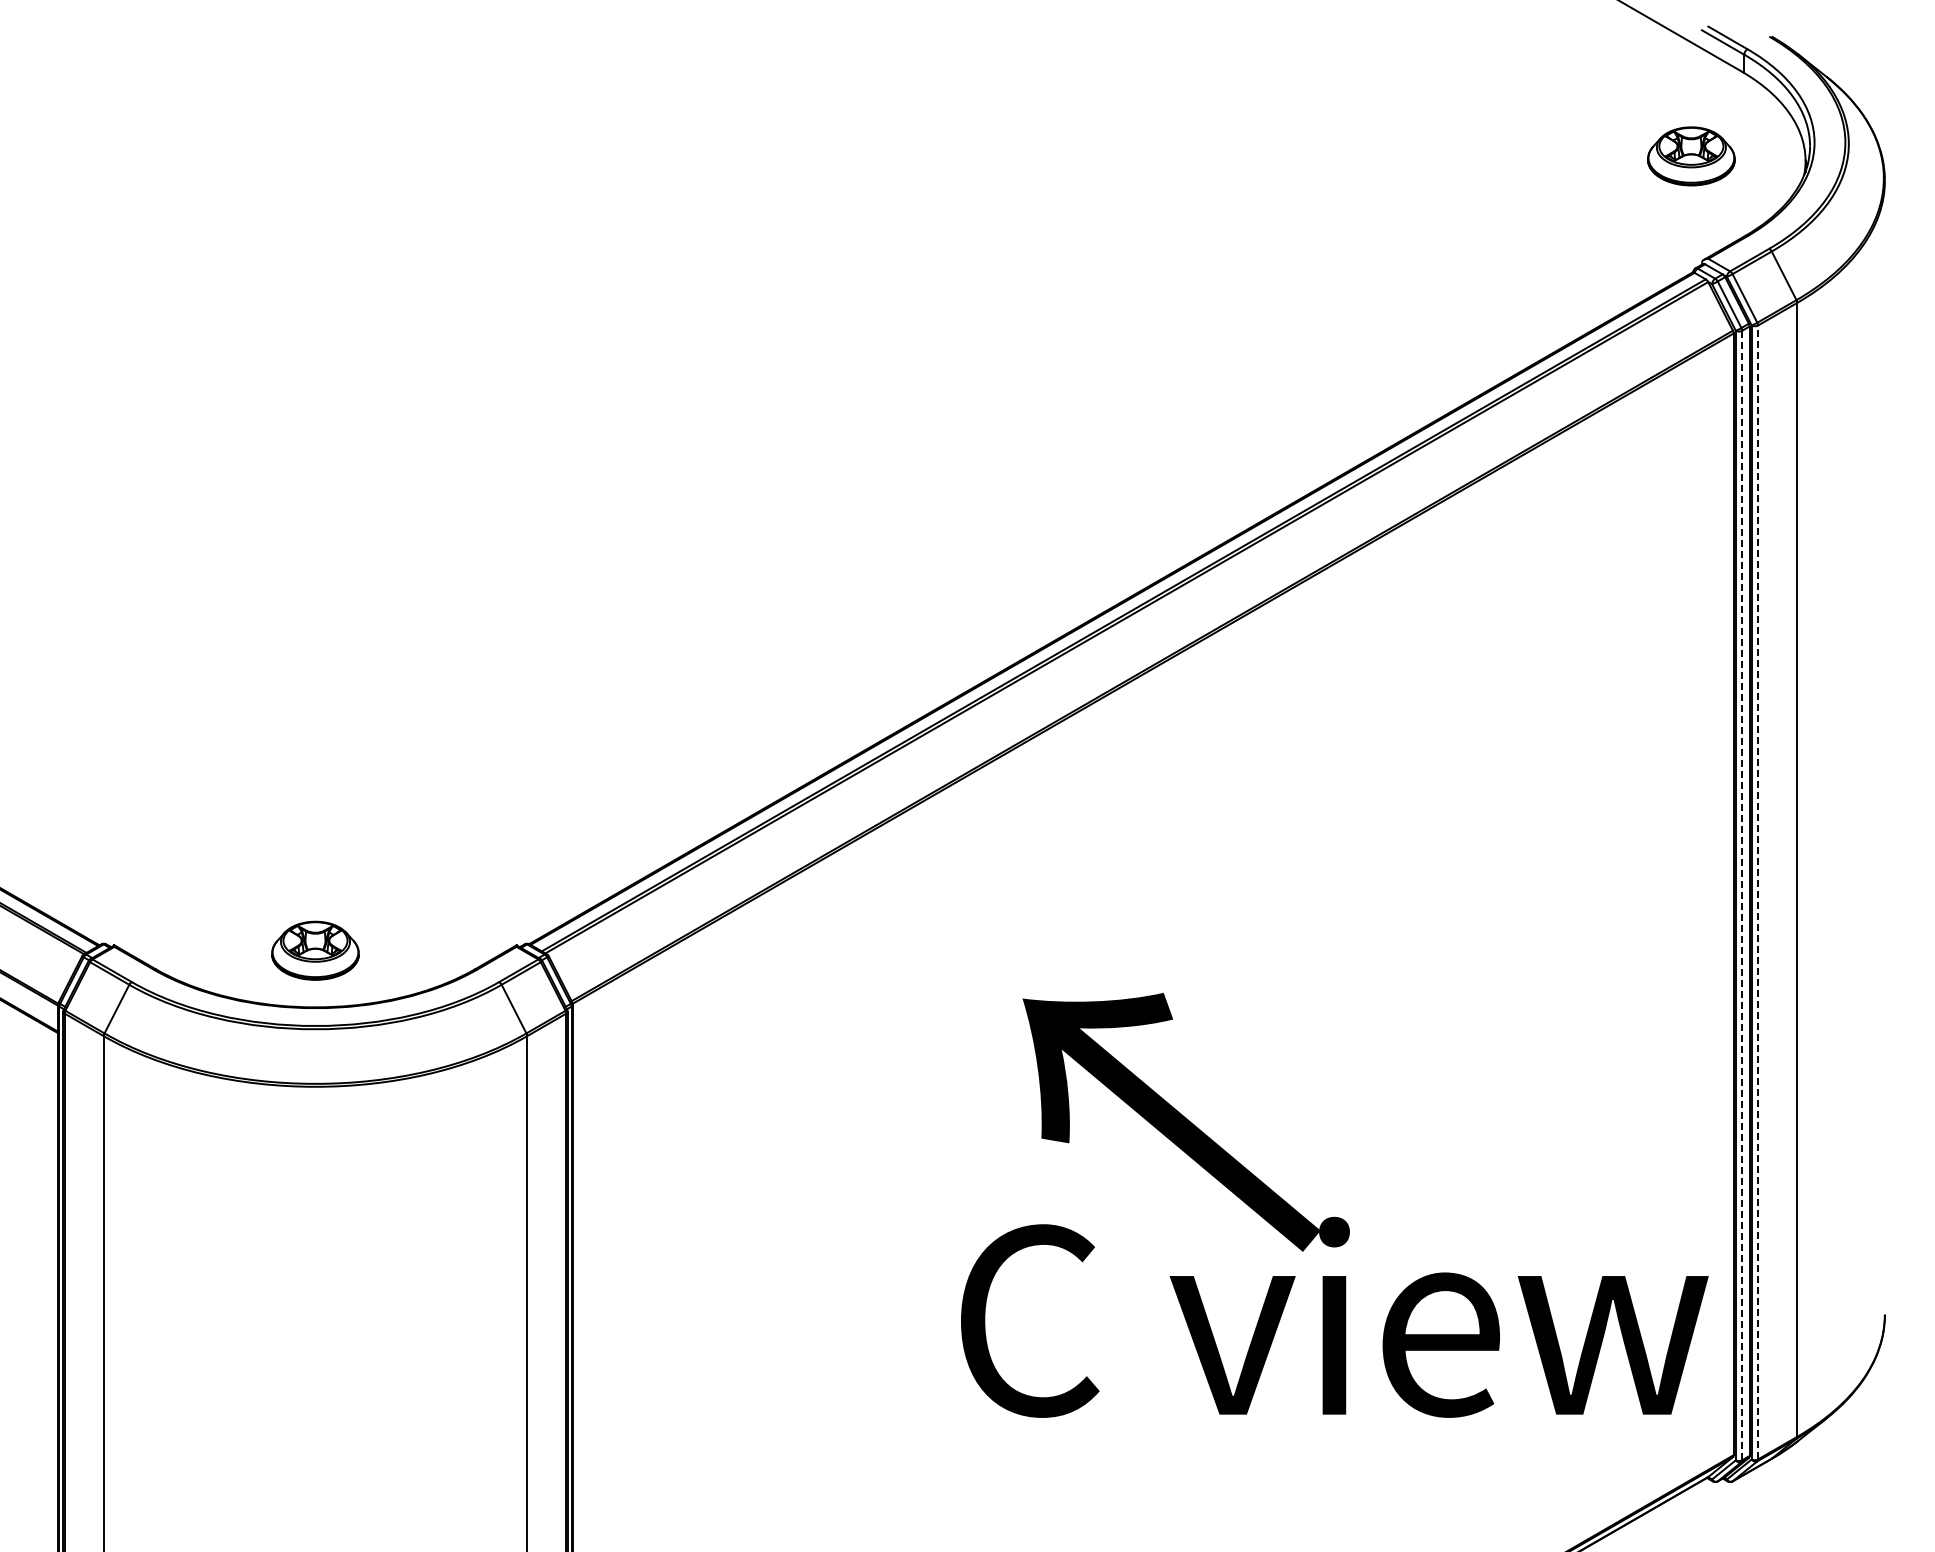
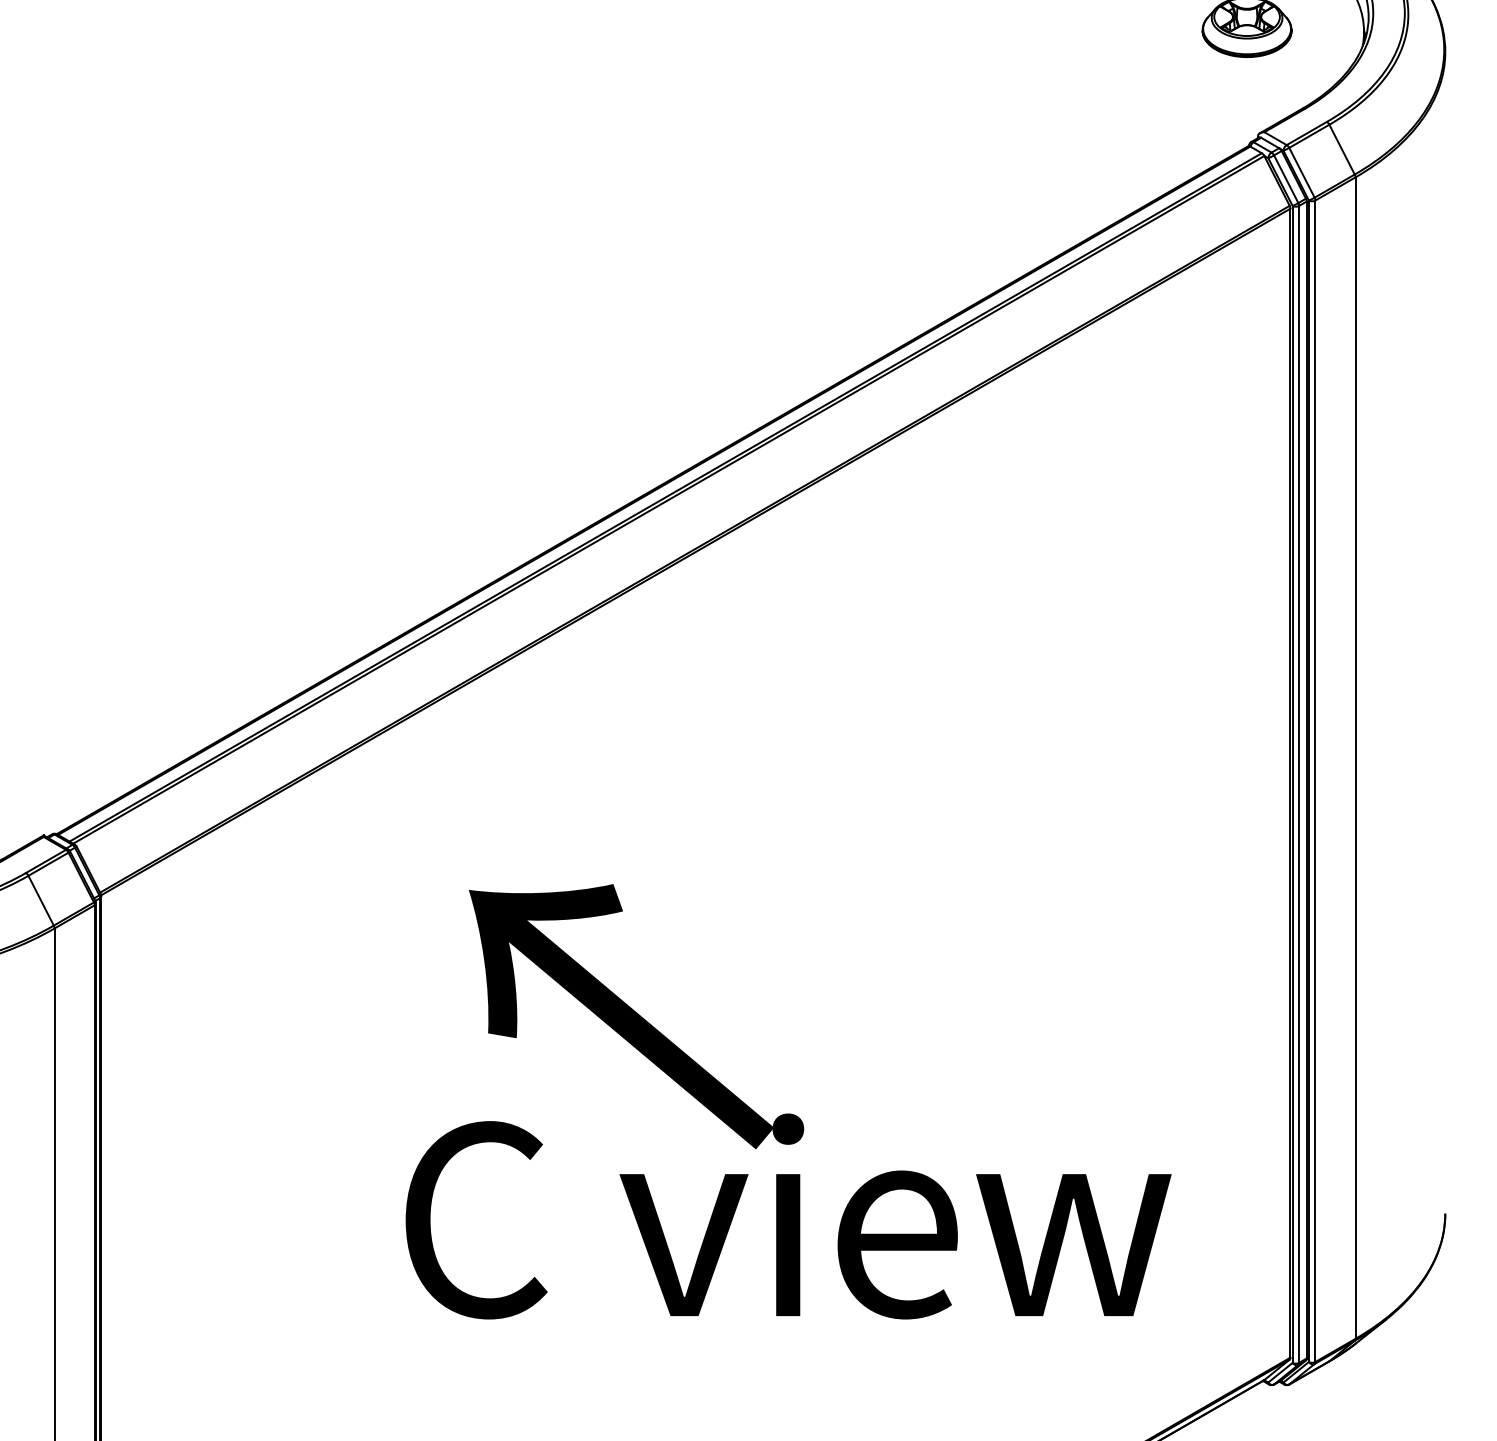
line: (1758, 892) -> (1315, 781), dashed -> solid
line: (1742, 895) -> (1299, 784), dashed -> solid
text: (1334, 1205) -> (788, 1101), moved

